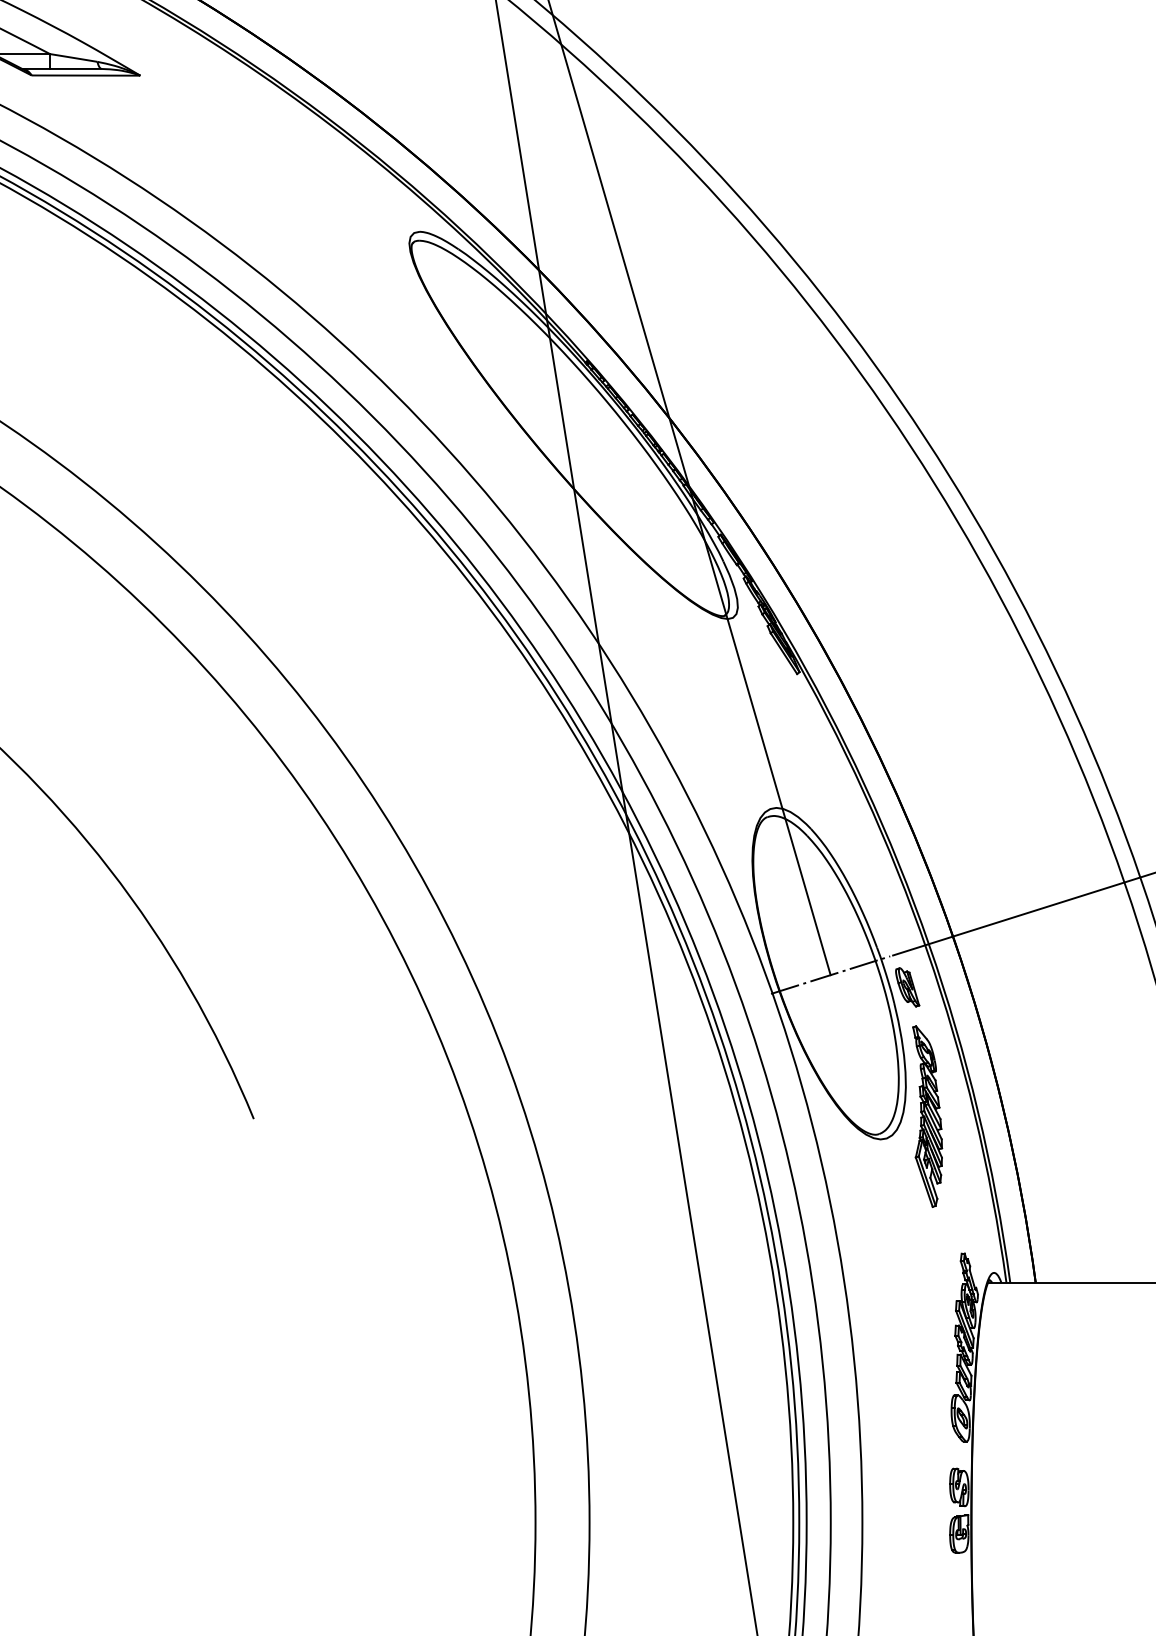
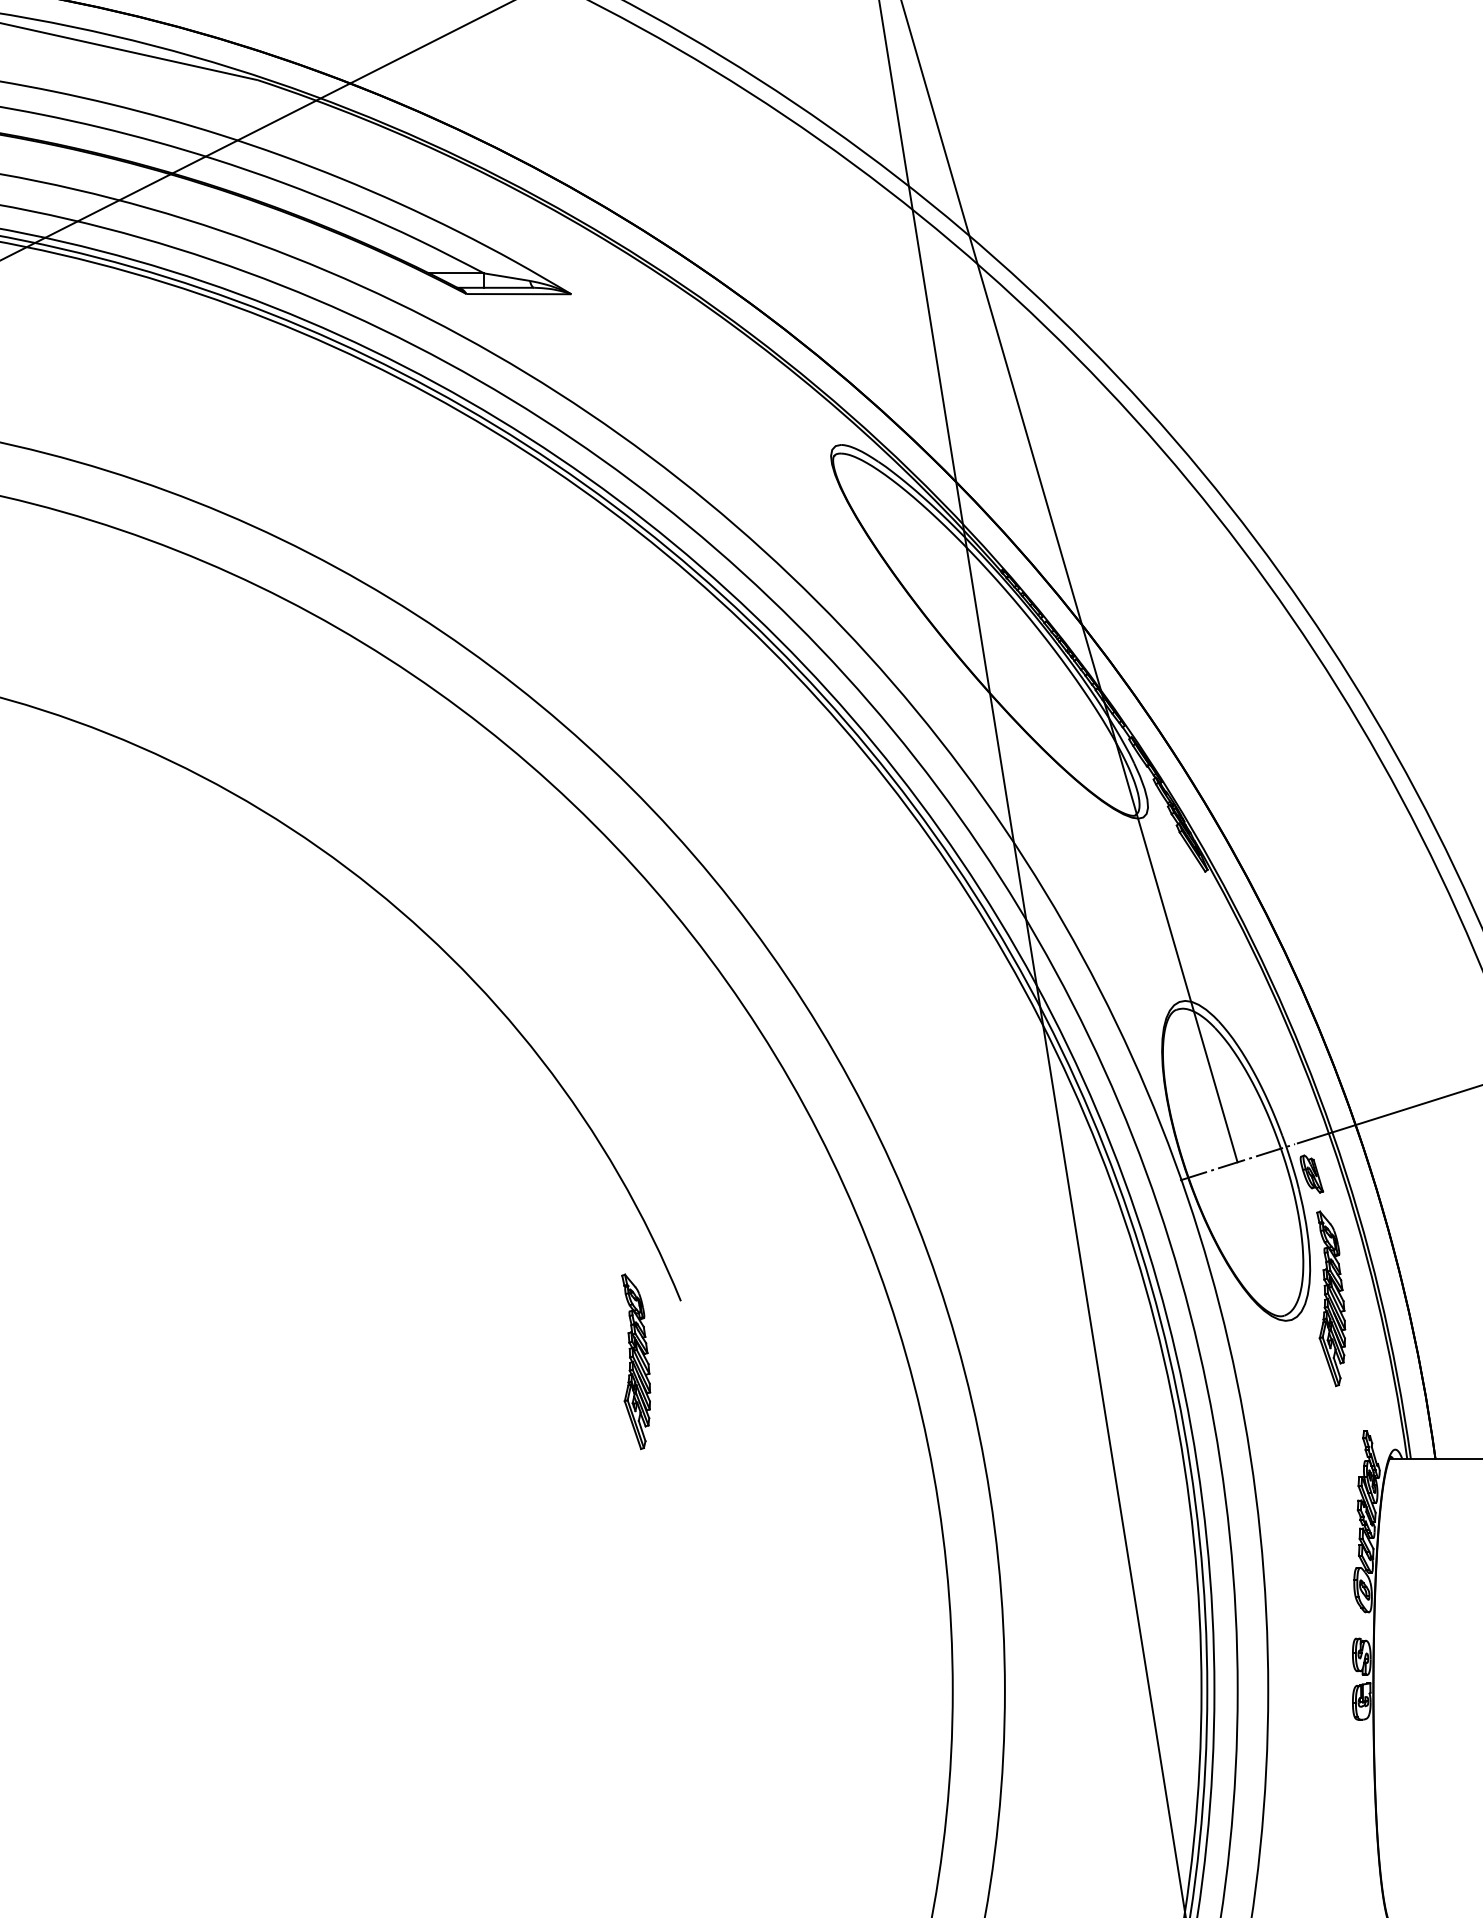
part: (207, 1181) -> (636, 1361), added

